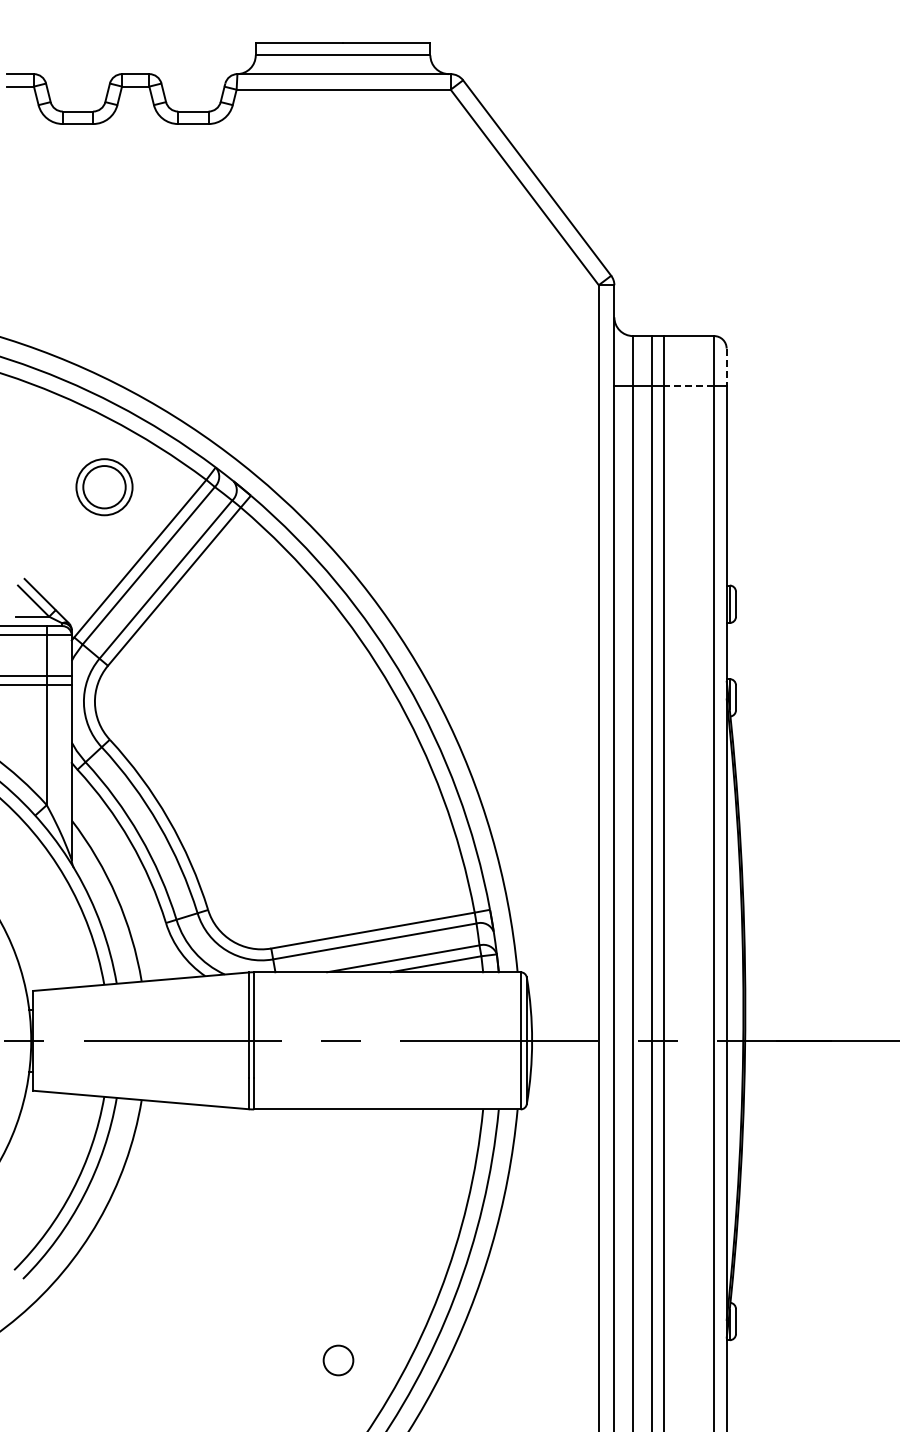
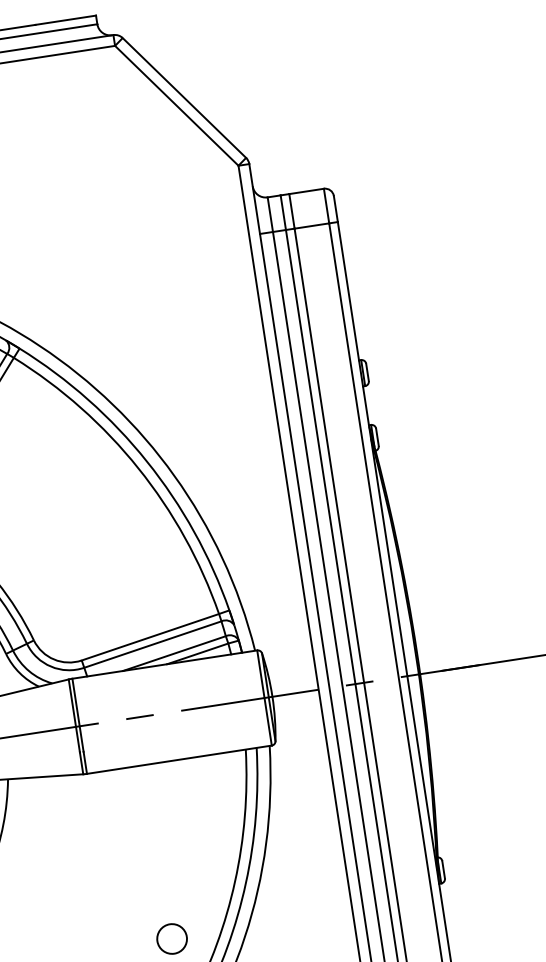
line: (726, 367) -> (335, 209), dashed -> solid
line: (689, 385) -> (312, 225), dashed -> solid
circle: (338, 1360) -> (172, 939), size x1.43

